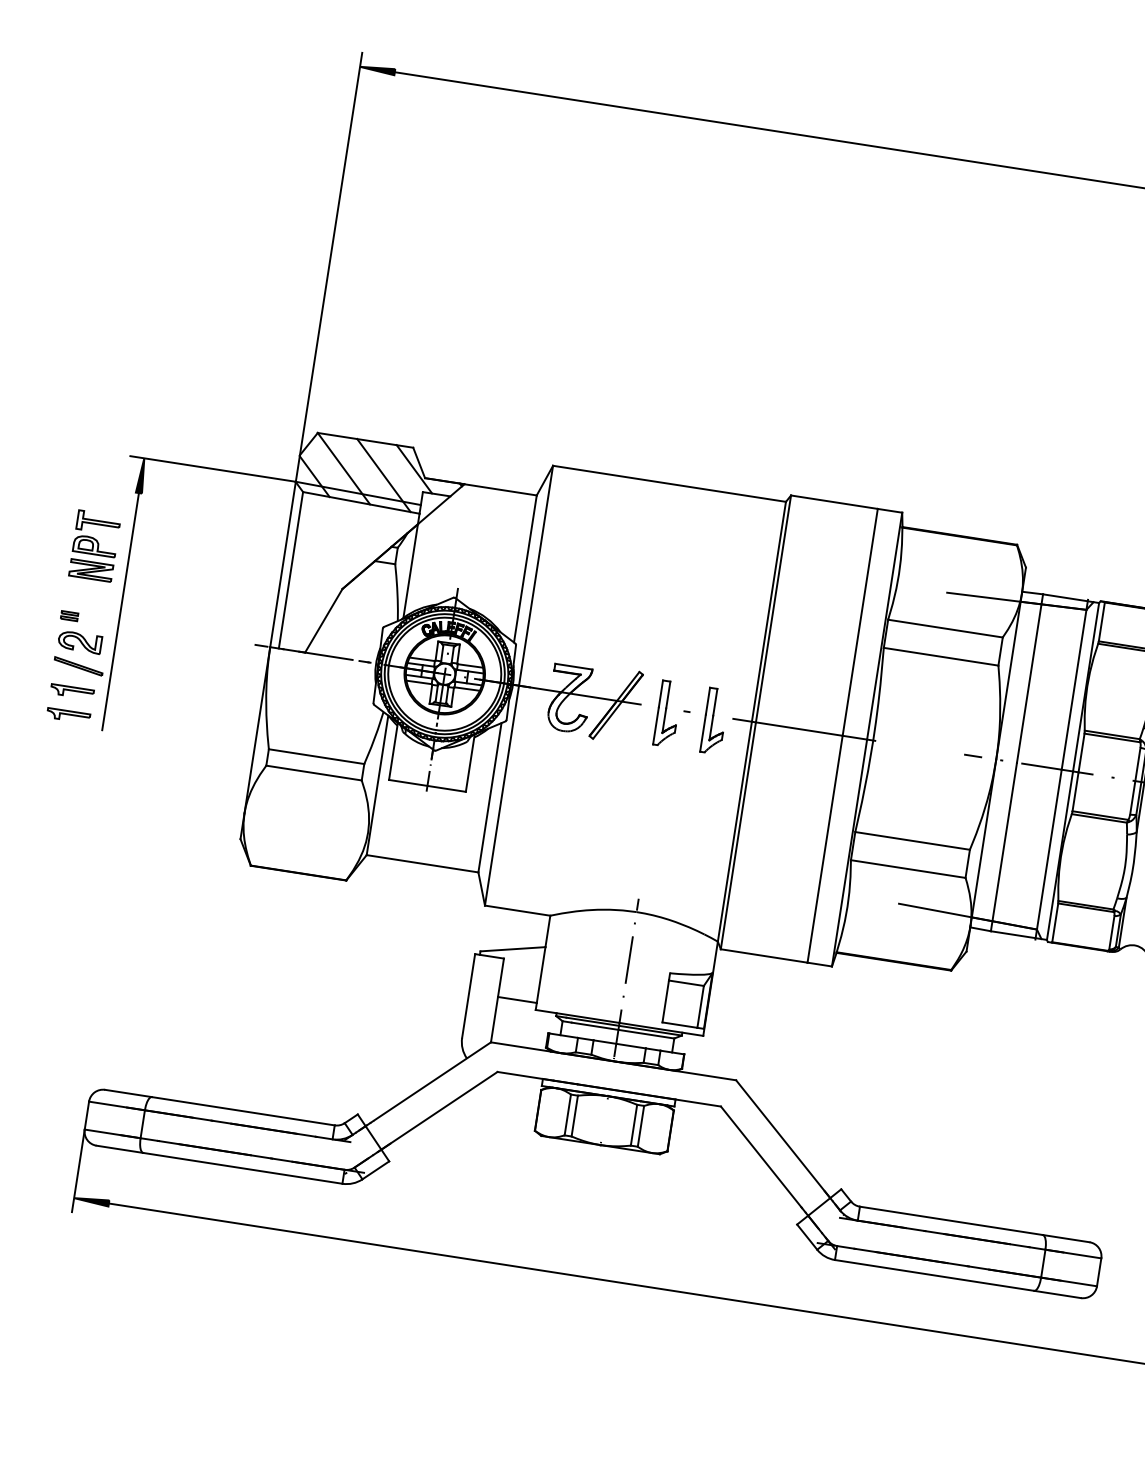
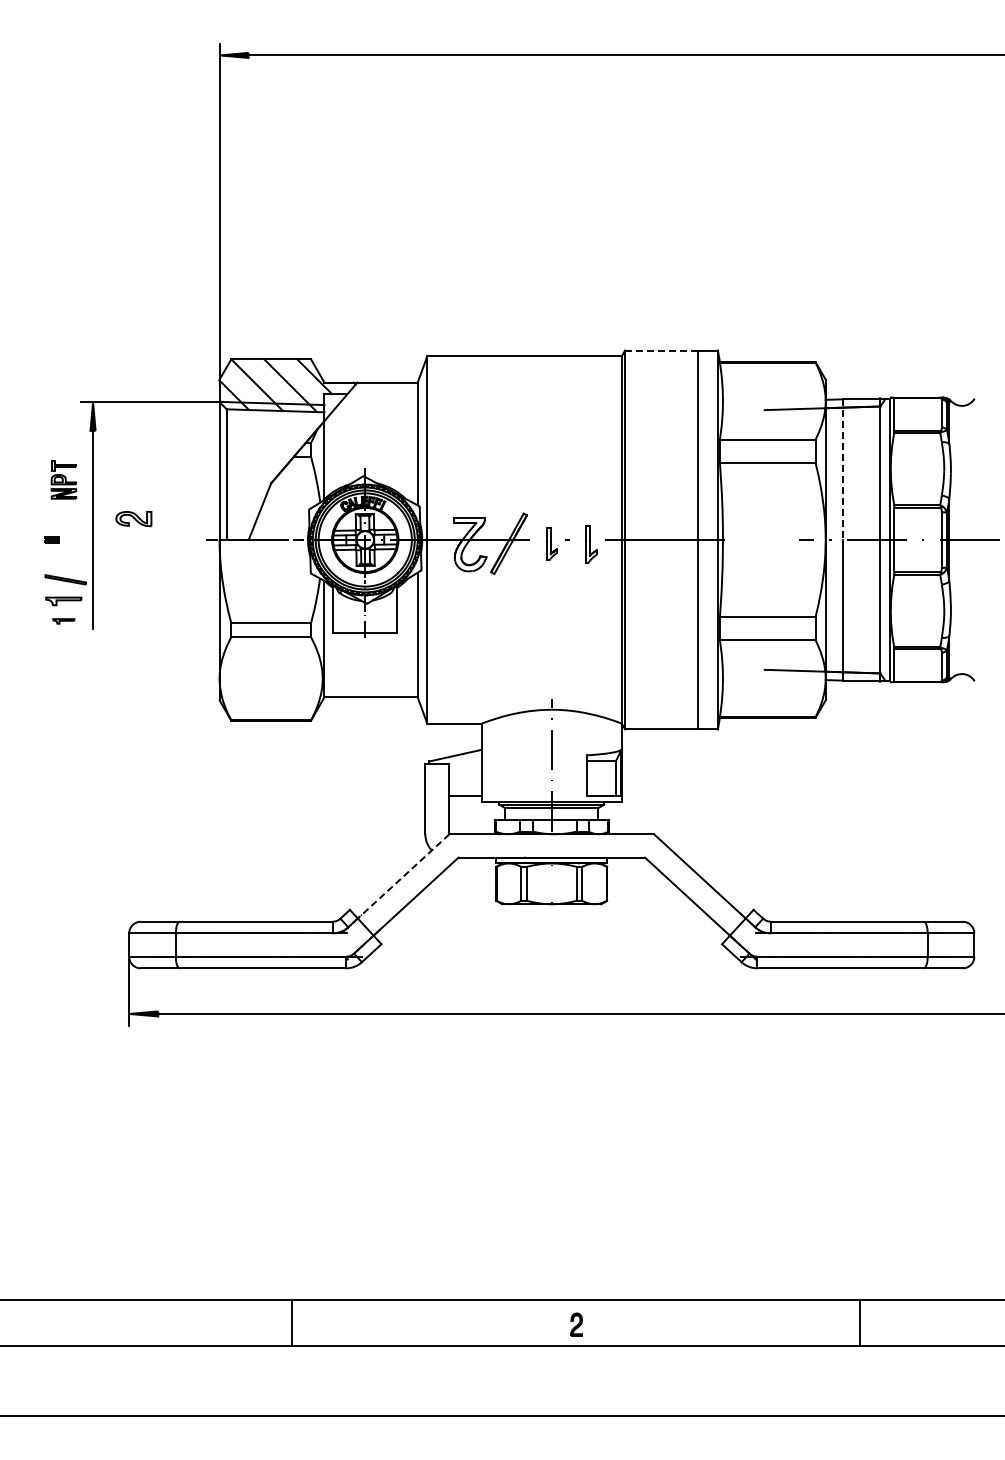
line: (833, 501) -> (660, 350), solid -> dashed
part: (94, 545) -> (63, 479), size x0.7
part: (79, 642) -> (133, 519), moved
line: (1030, 679) -> (843, 470), solid -> dashed
part: (666, 714) -> (551, 544), size x0.6
part: (68, 715) -> (63, 621), size x0.6
part: (714, 721) -> (591, 544), size x0.7
line: (428, 1084) -> (403, 876), solid -> dashed

